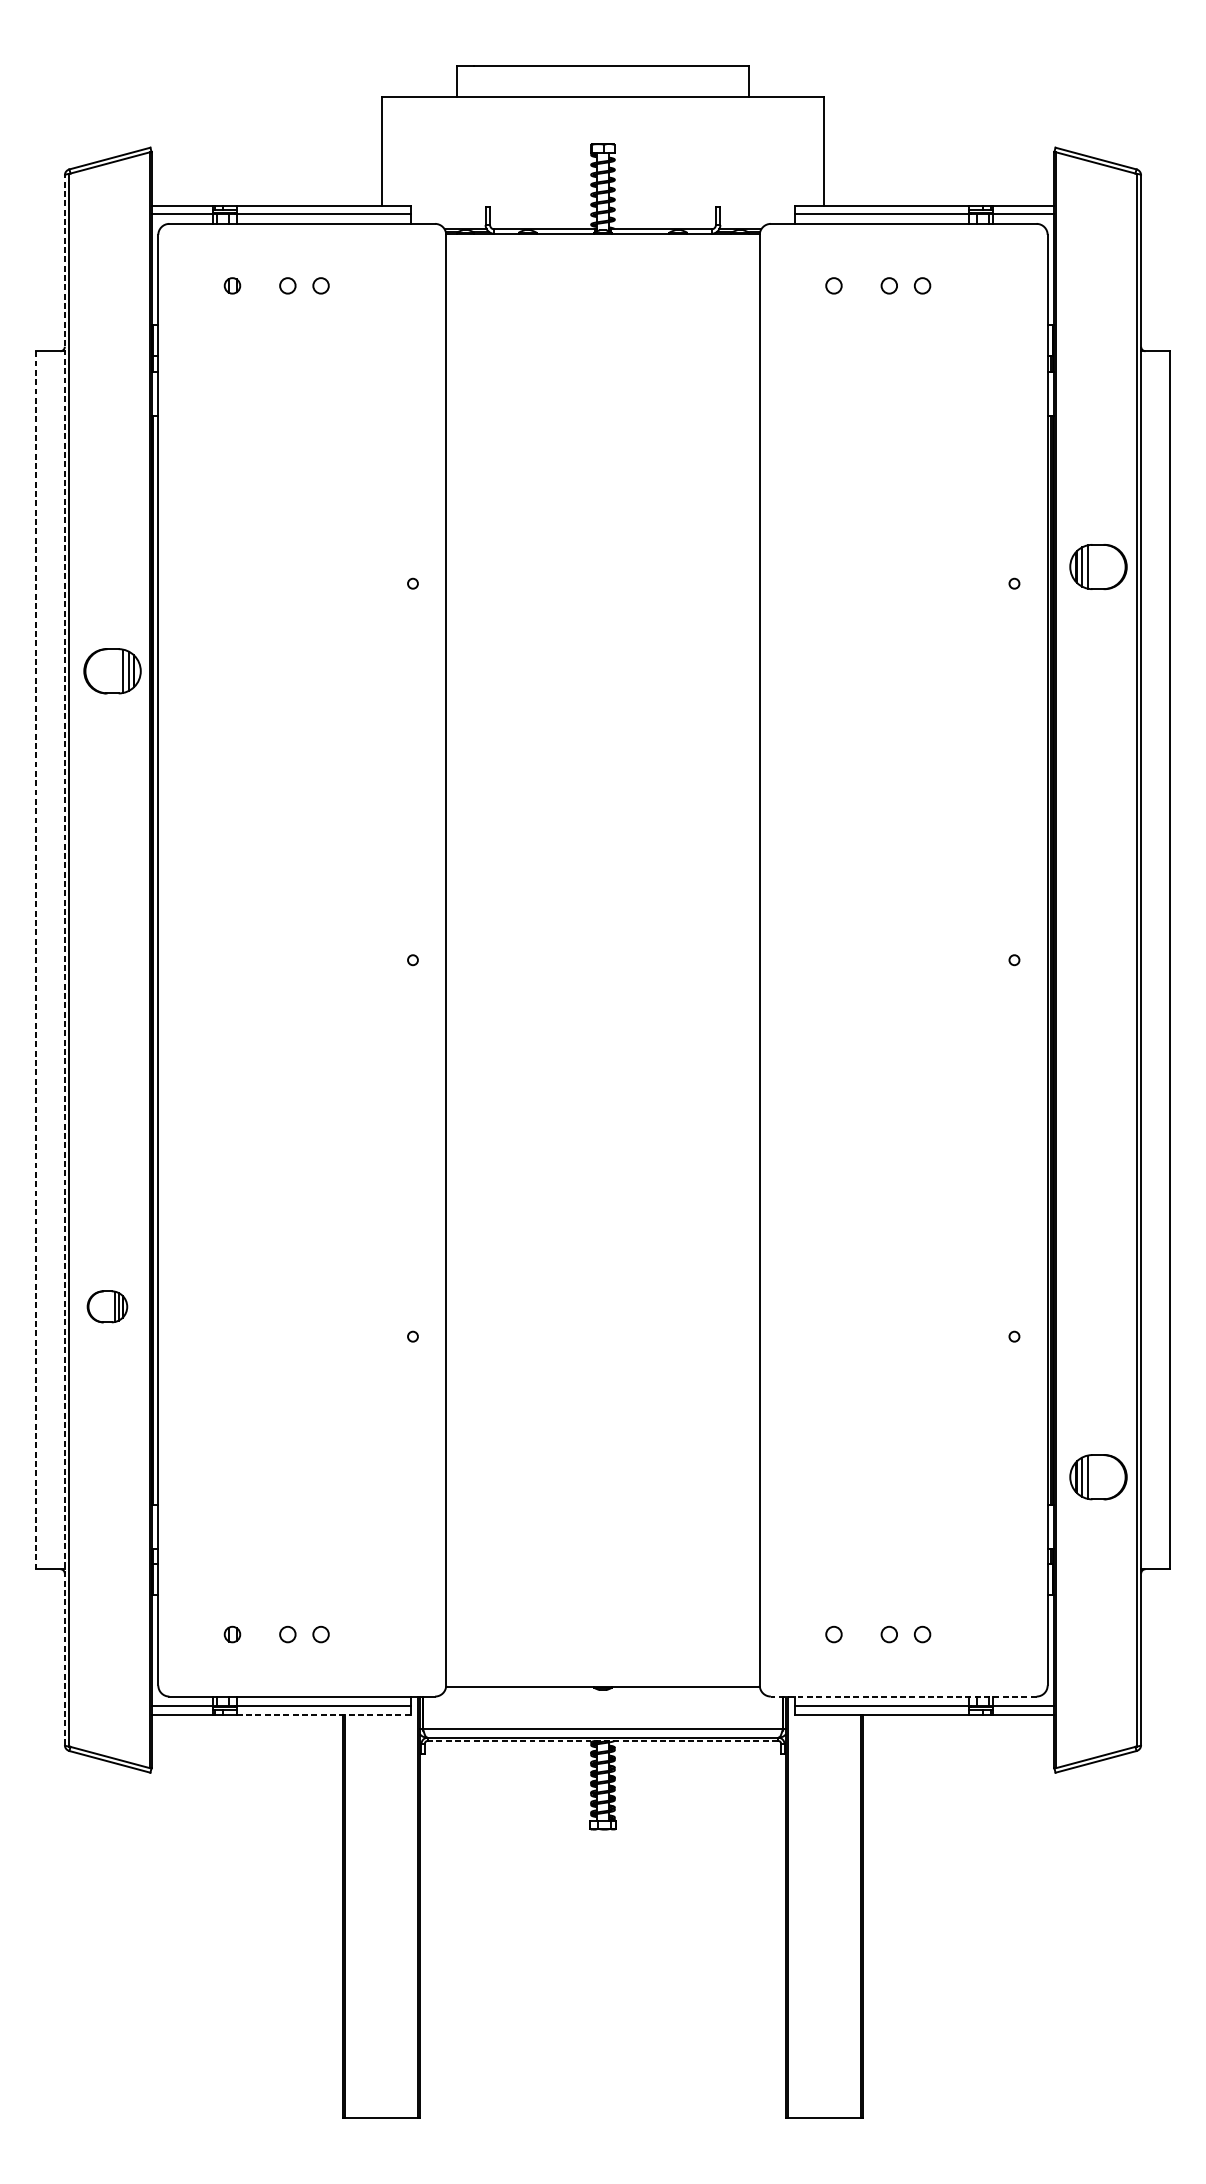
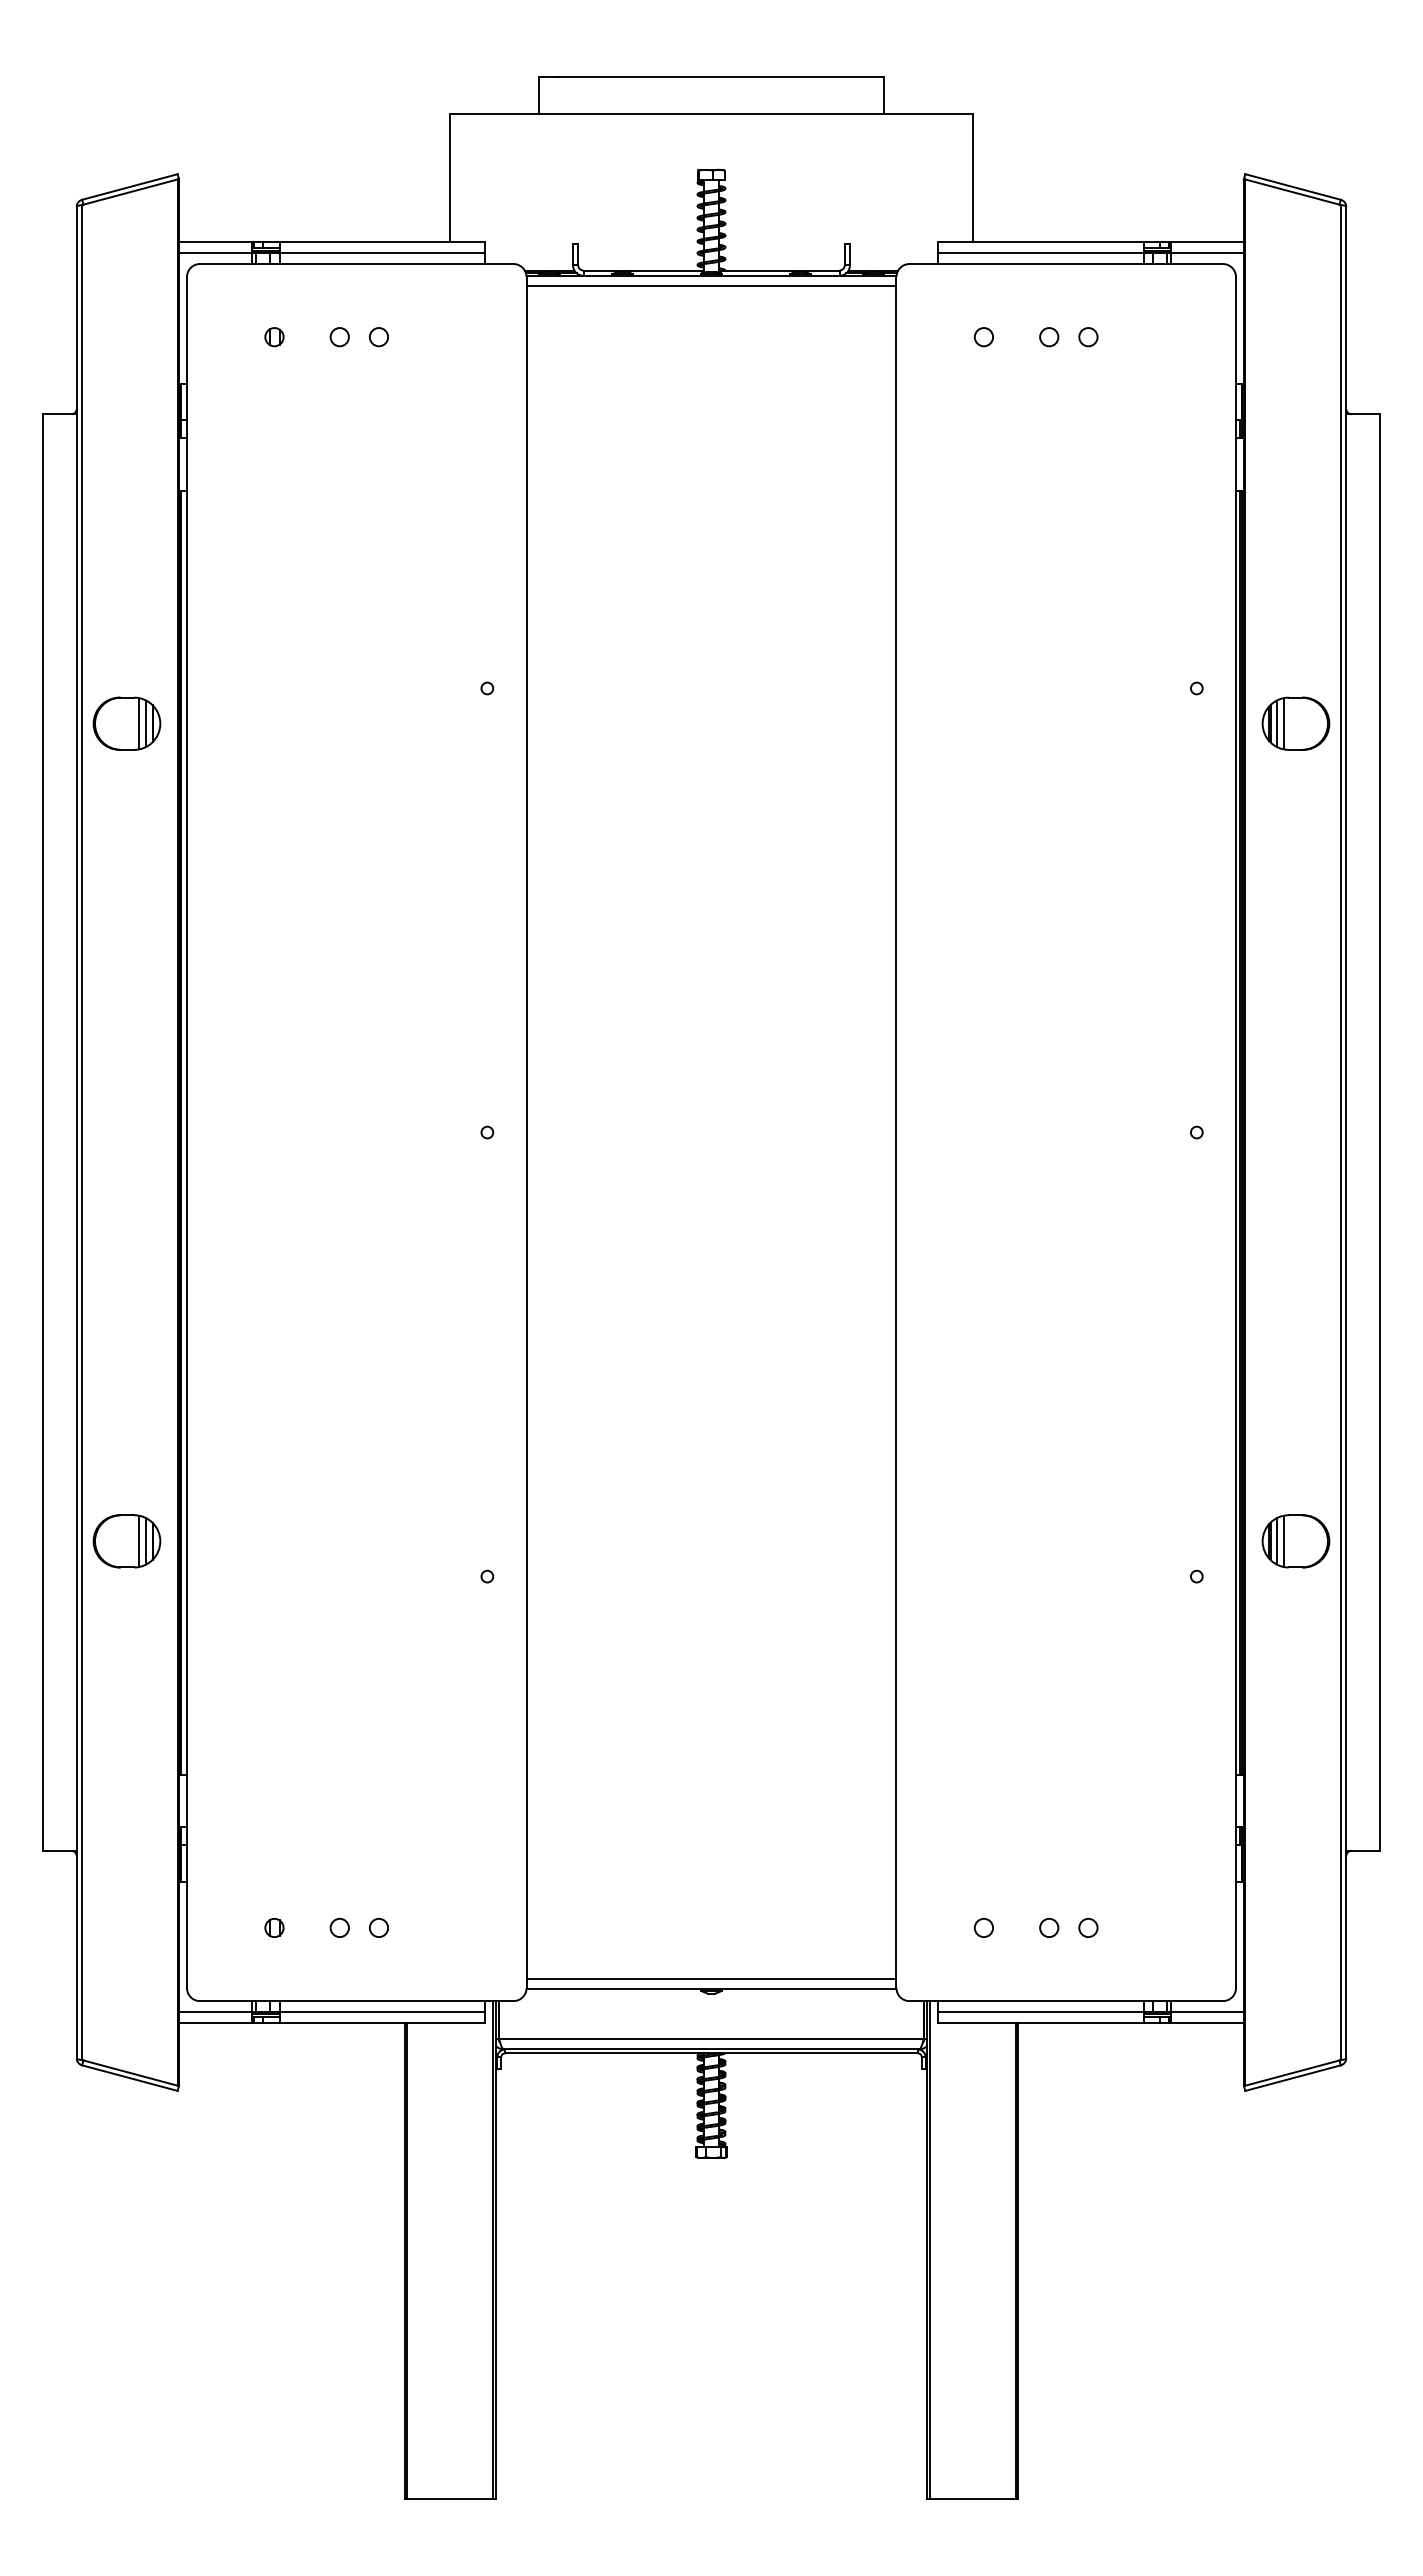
line: (603, 242) -> (711, 286), added
part: (1098, 566) -> (1295, 723), moved
part: (112, 671) -> (126, 723), moved
line: (64, 960) -> (76, 1132), dashed -> solid
line: (35, 961) -> (42, 1133), dashed -> solid
part: (107, 1306) -> (126, 1541), size x1.43
part: (1098, 1477) -> (1295, 1541), moved
line: (603, 1677) -> (711, 1978), added
line: (903, 1696) -> (1066, 2001), dashed -> solid
line: (324, 1714) -> (382, 2022), dashed -> solid
line: (603, 1740) -> (711, 2053), dashed -> solid

